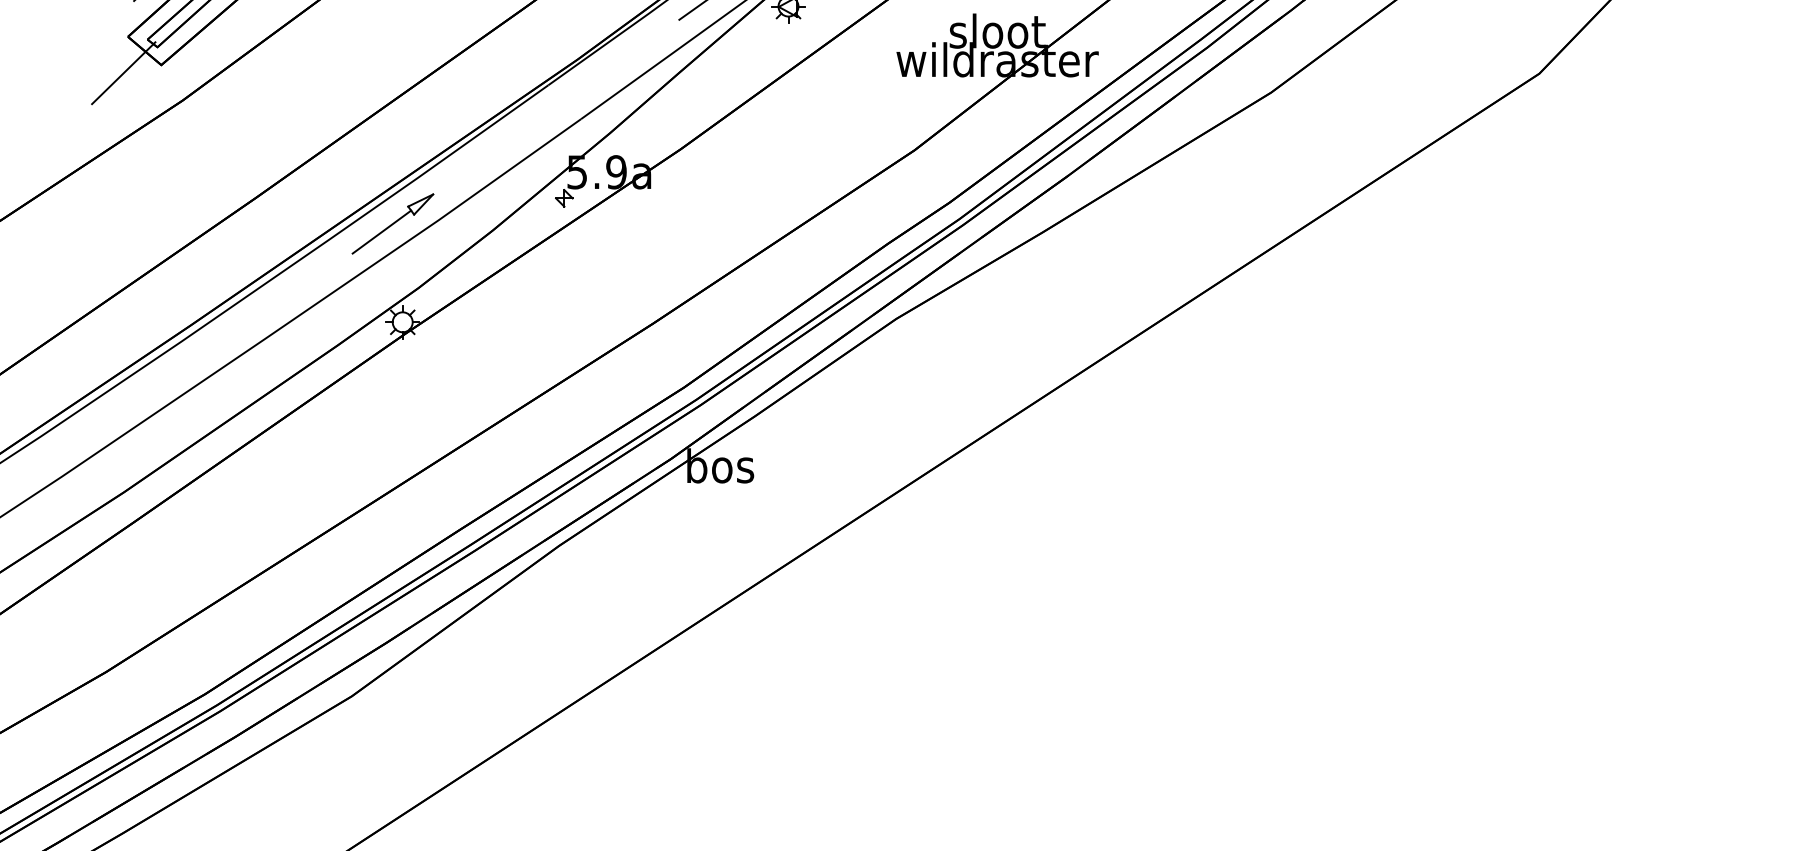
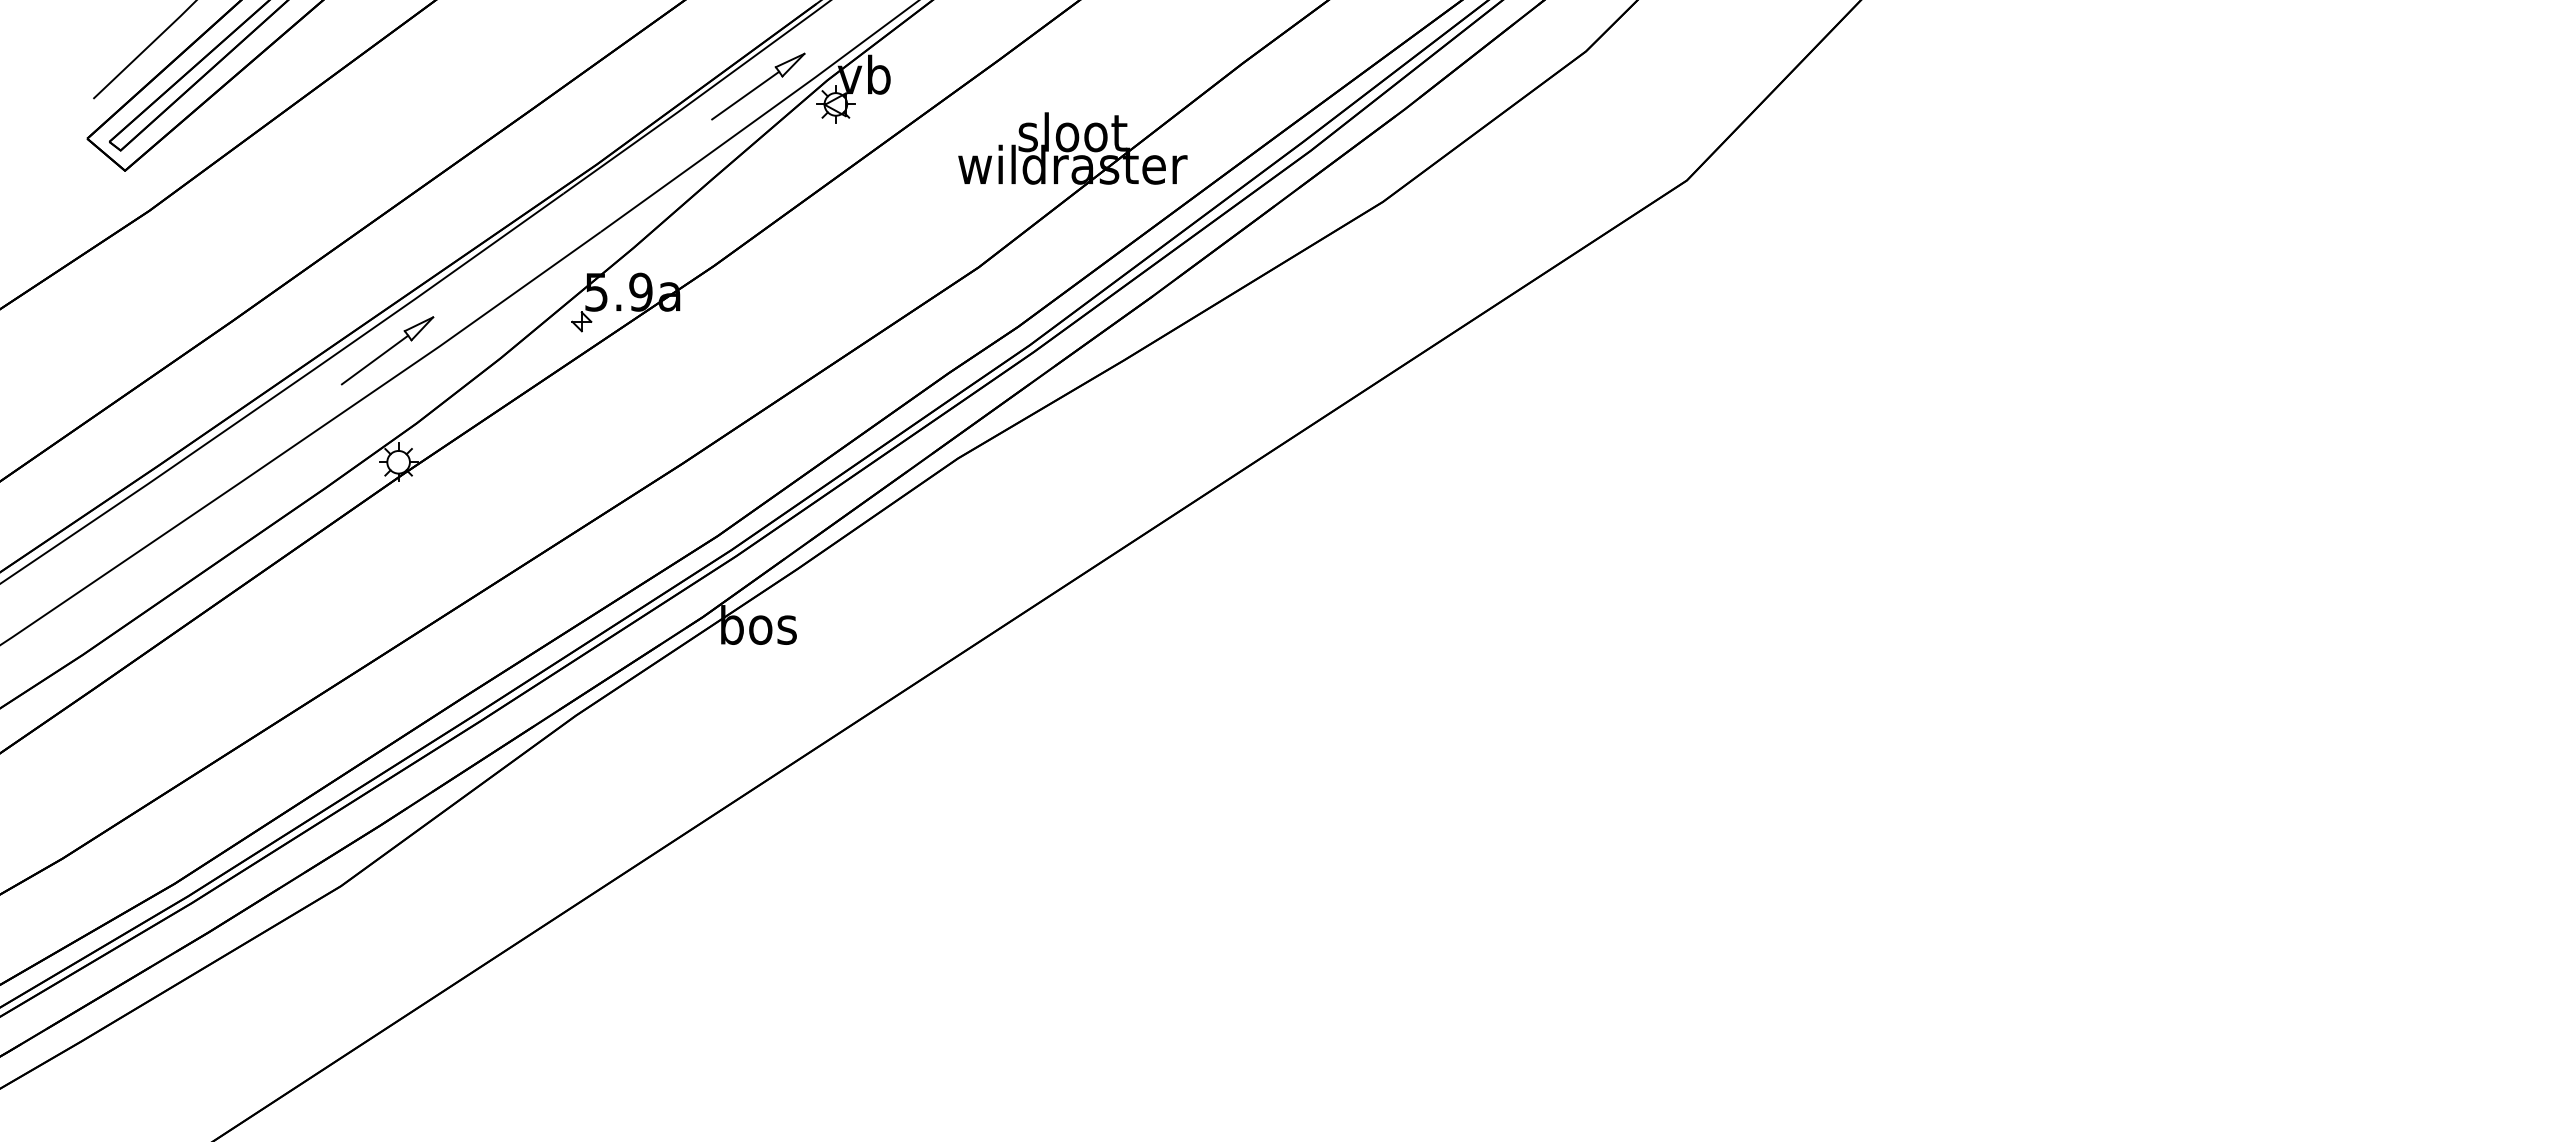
line: (123, 72) -> (82, 179), removed

